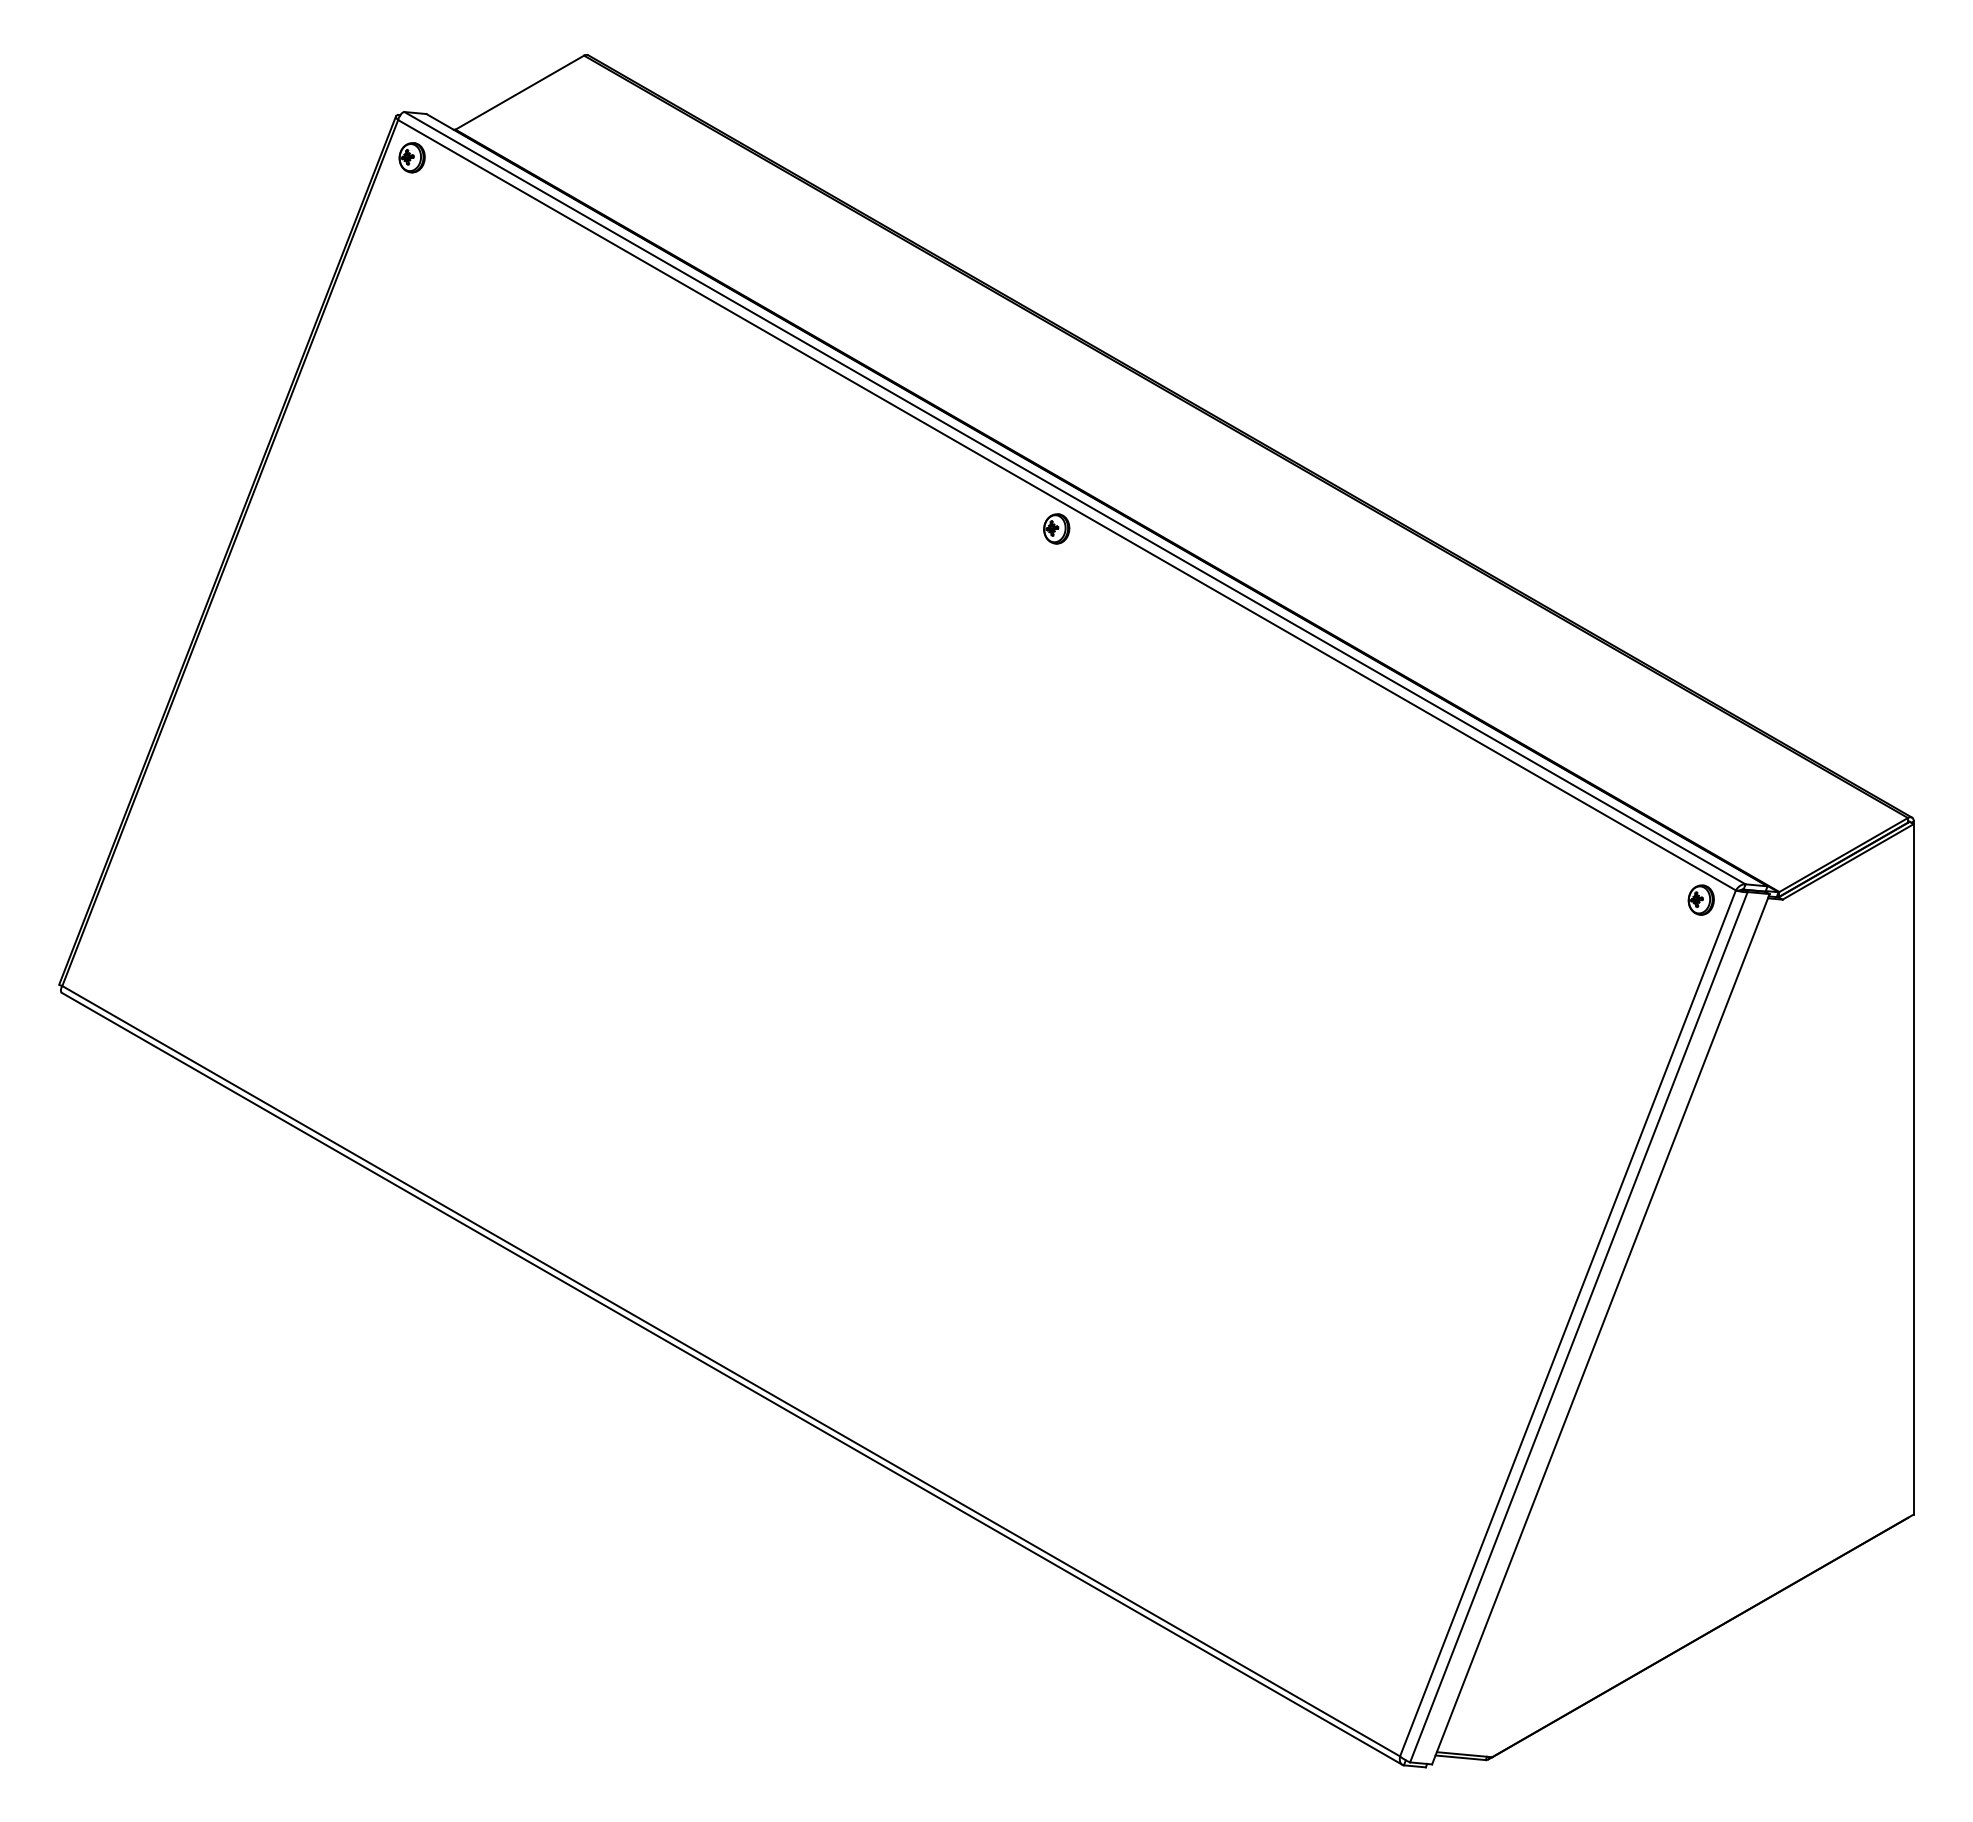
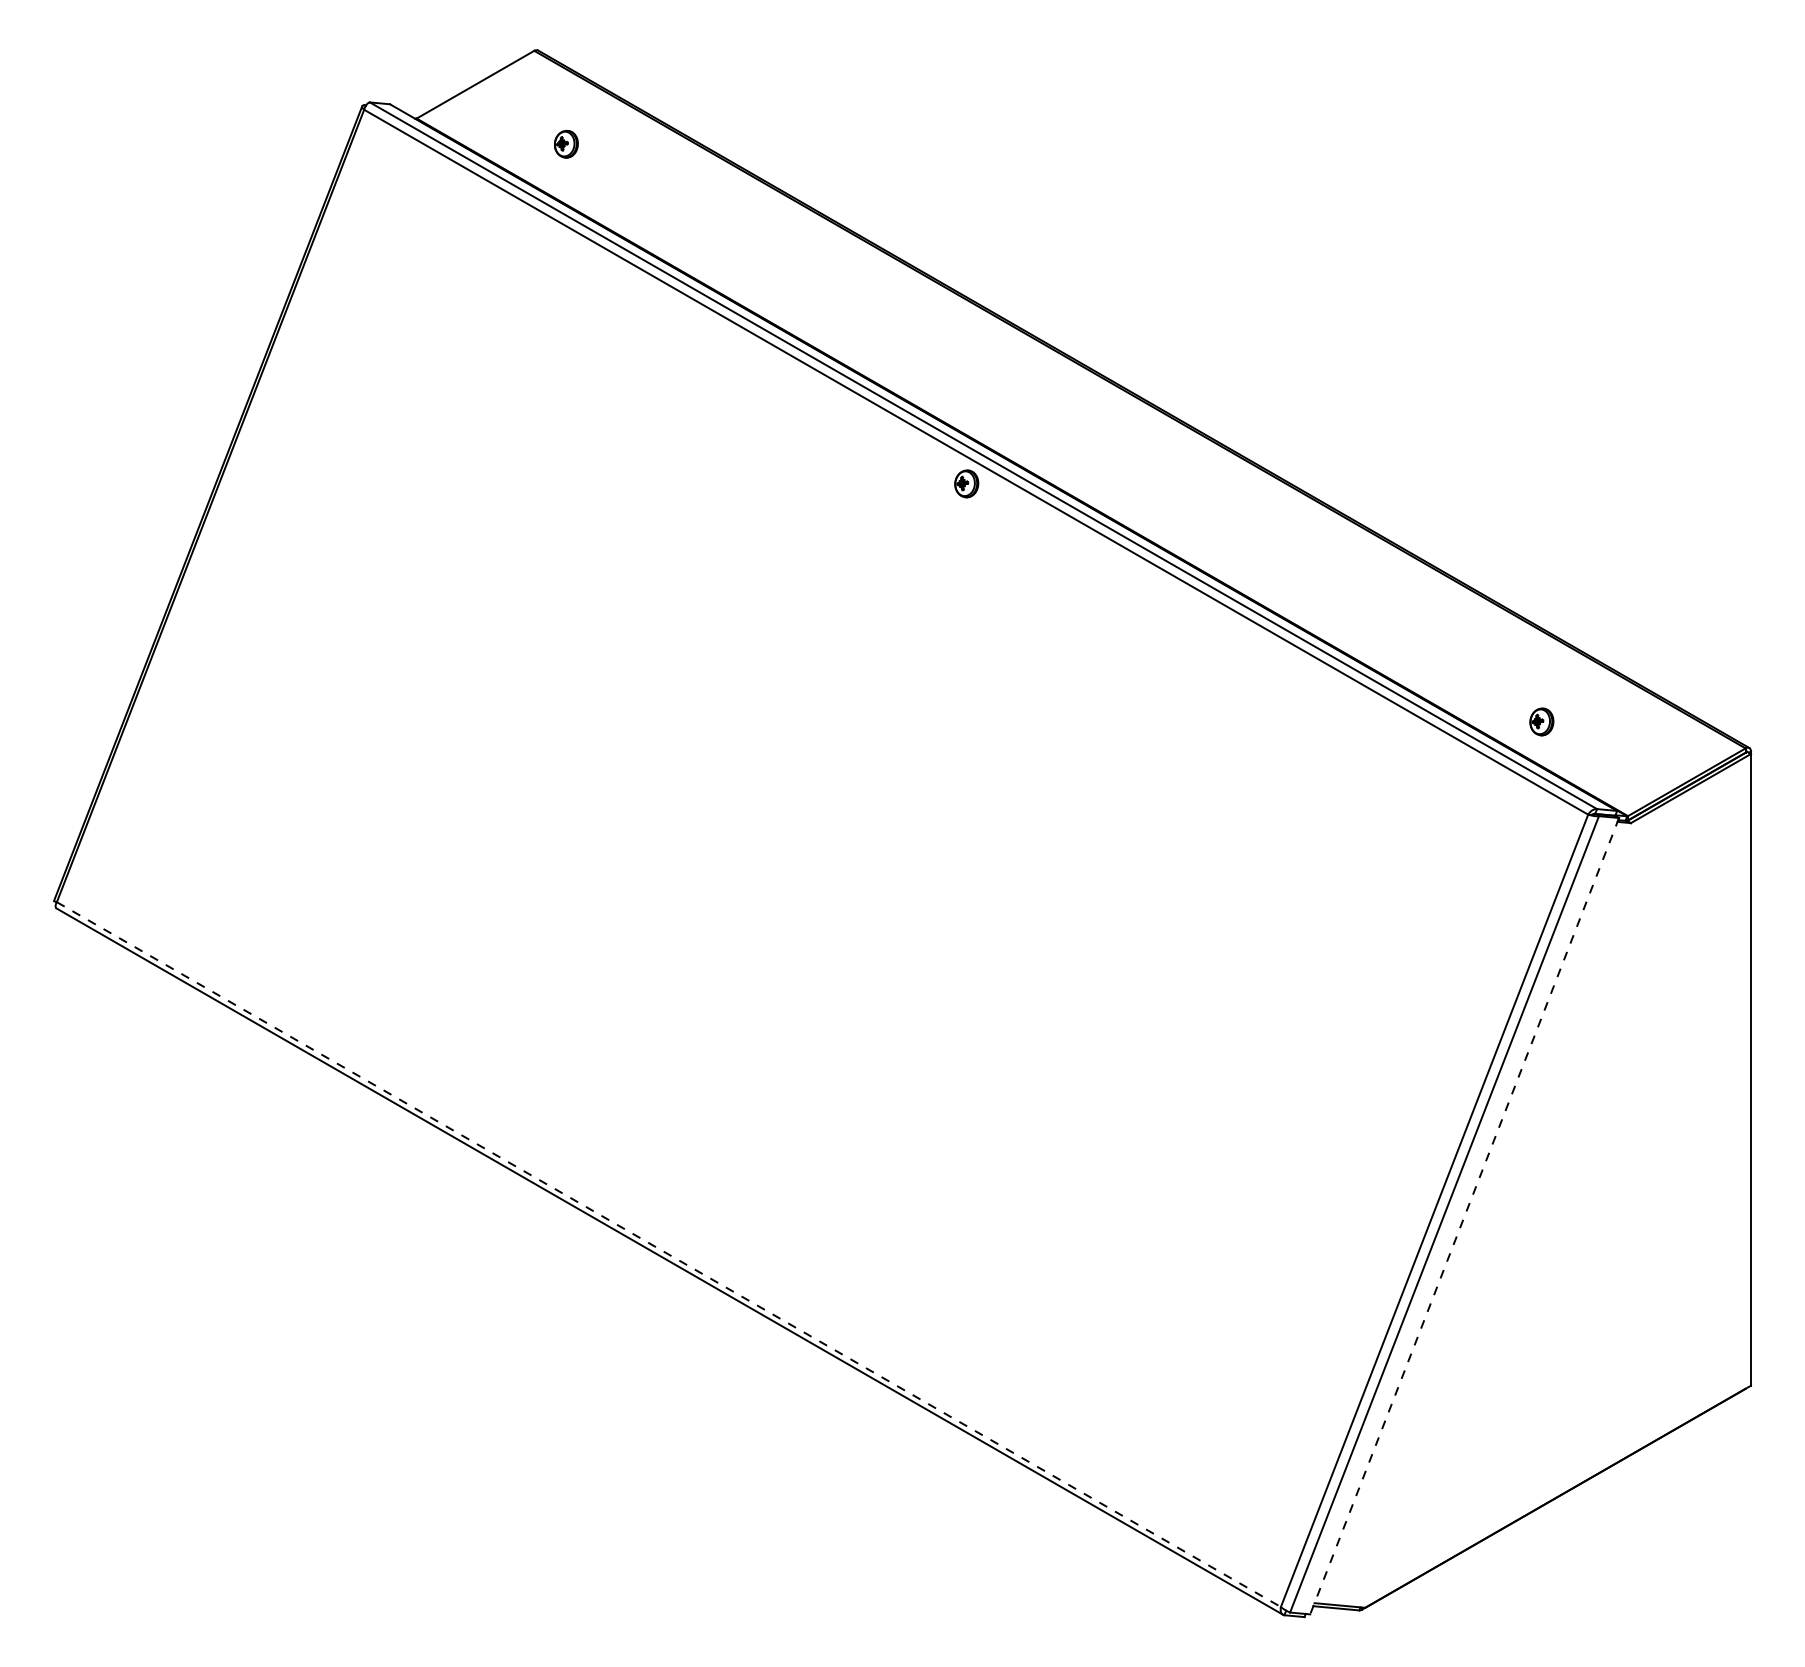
part: (411, 157) -> (565, 144), moved
part: (1700, 899) -> (1541, 721), moved
line: (1600, 1329) -> (1464, 1216), solid -> dashed
line: (731, 1371) -> (669, 1254), solid -> dashed

